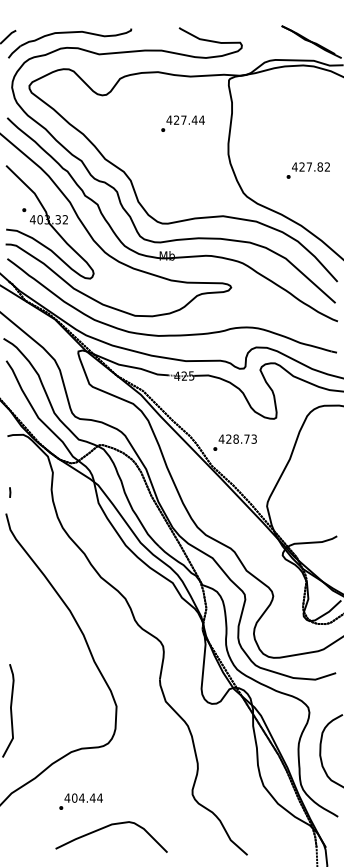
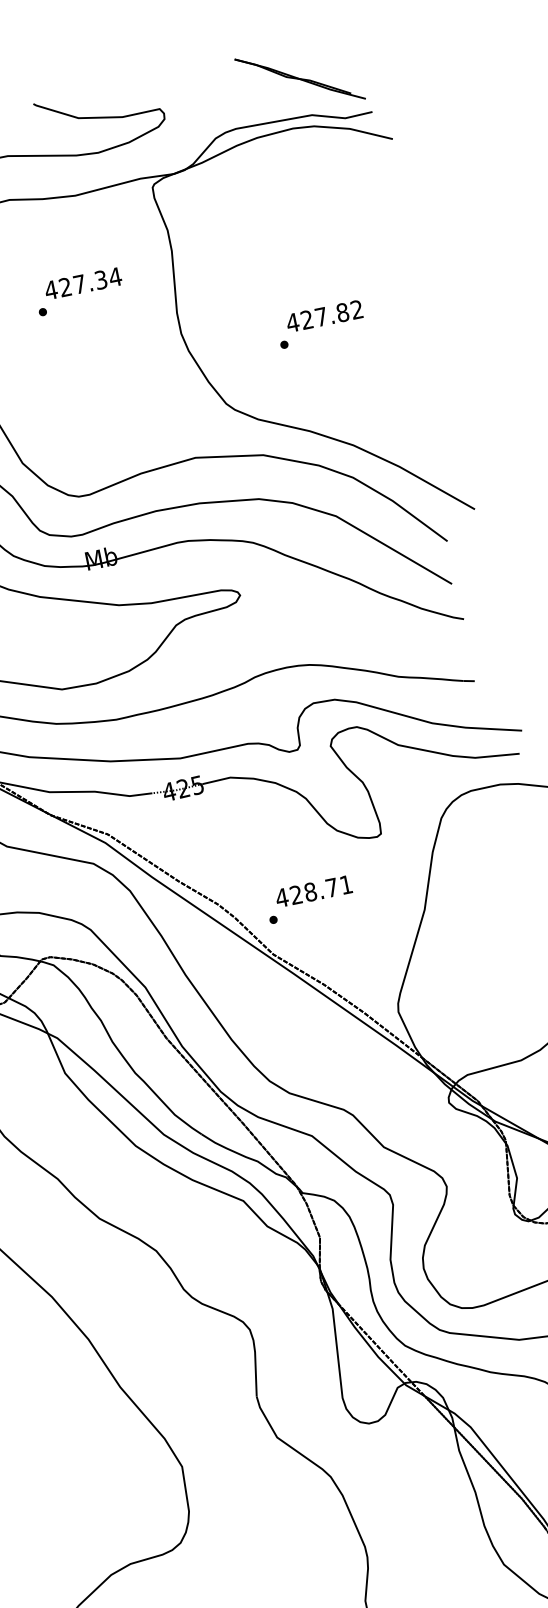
text: (194, 119) -> (100, 278), 427.44 -> 427.34
text: (307, 170) -> (319, 324), moved
text: (253, 438) -> (344, 883), 428.73 -> 428.71

